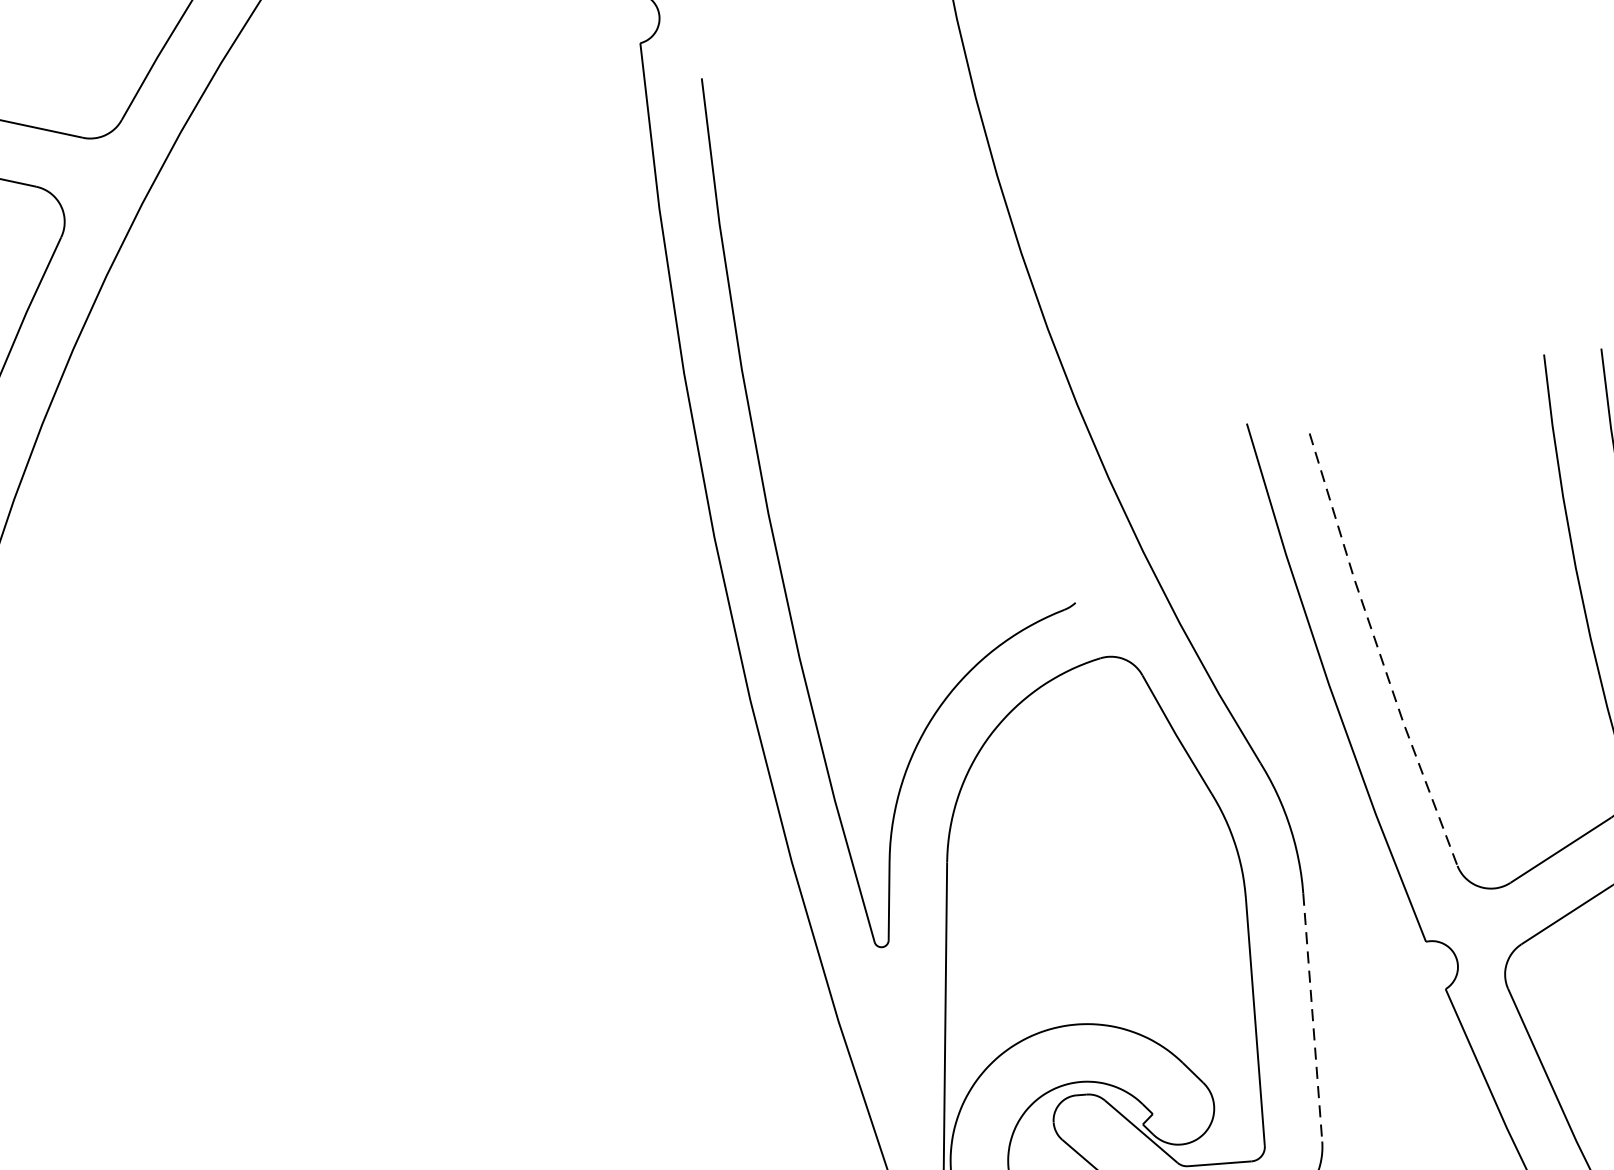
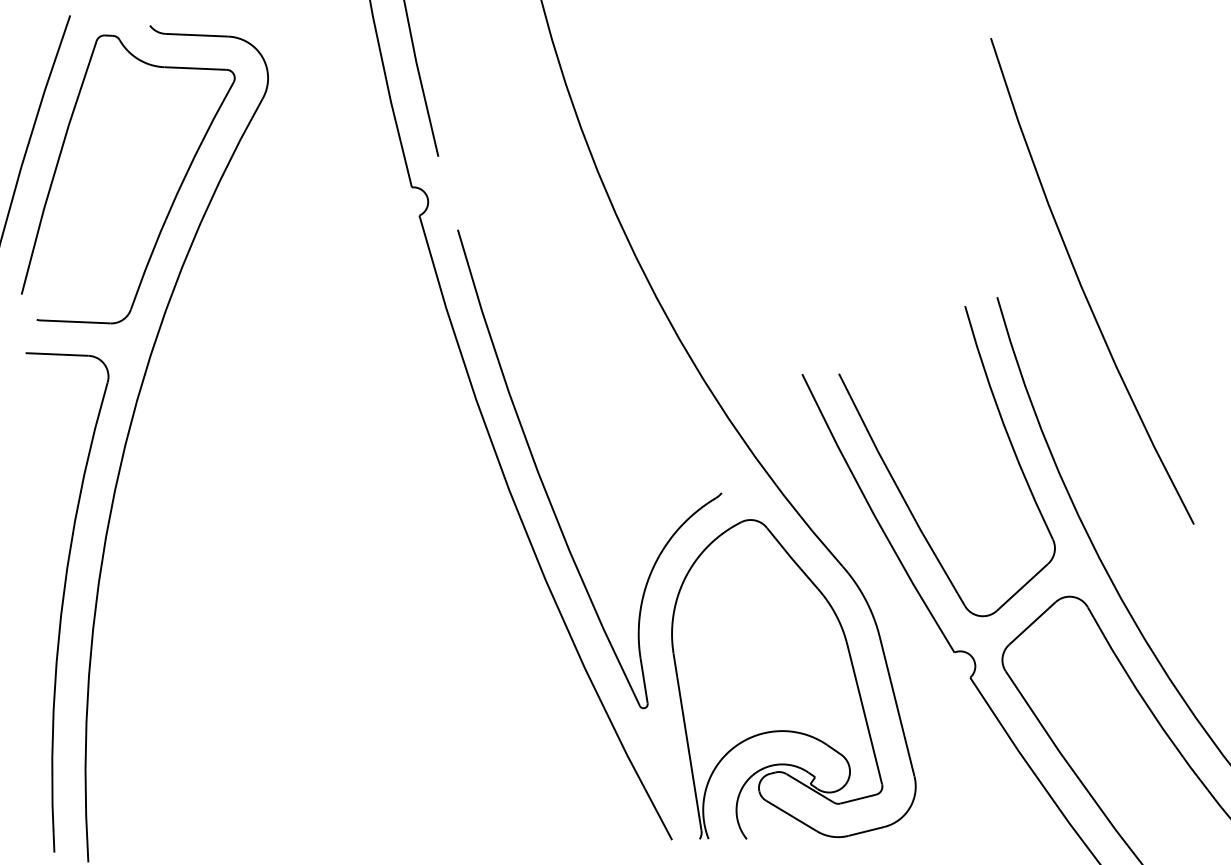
line: (1378, 651) -> (899, 491), dashed -> solid
line: (1313, 1017) -> (897, 706), dashed -> solid

